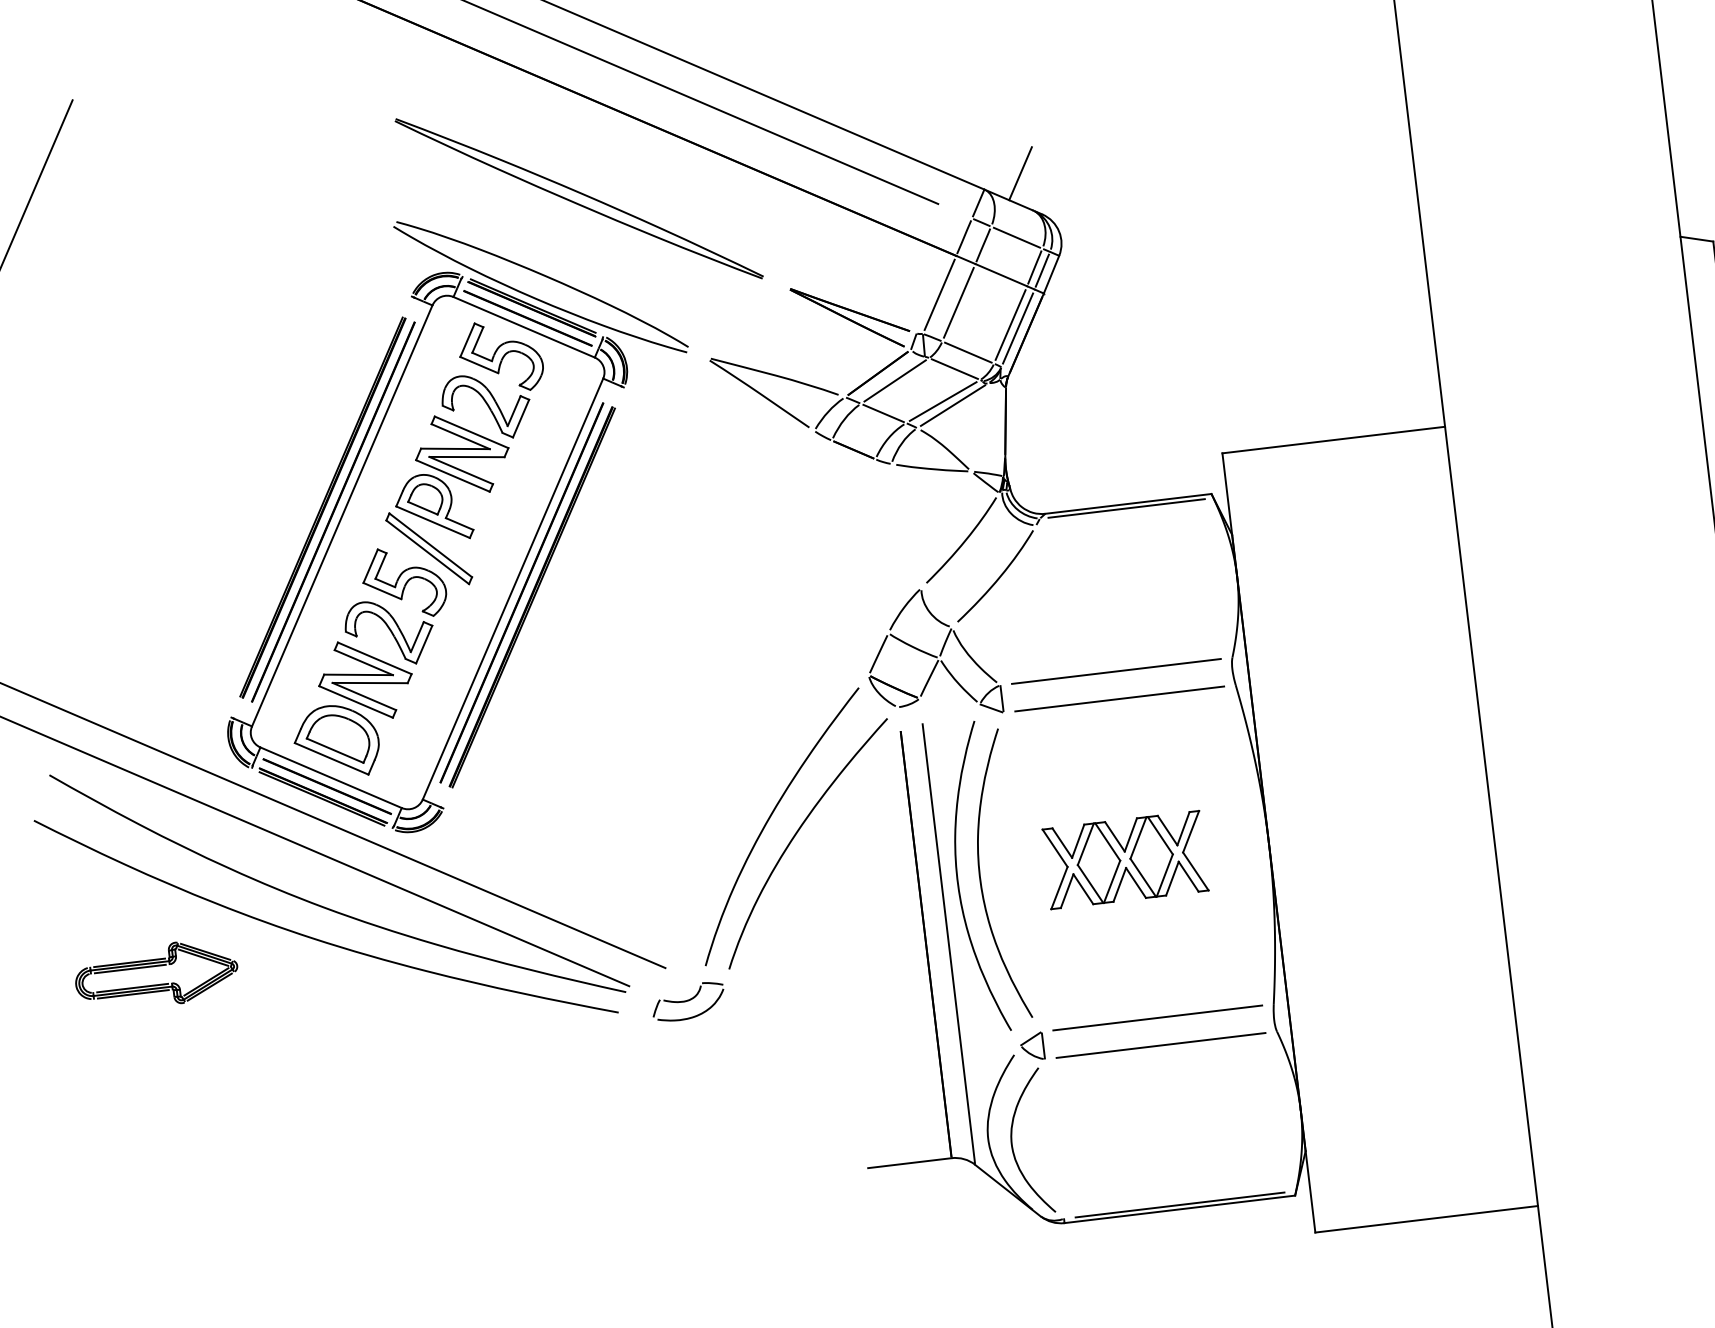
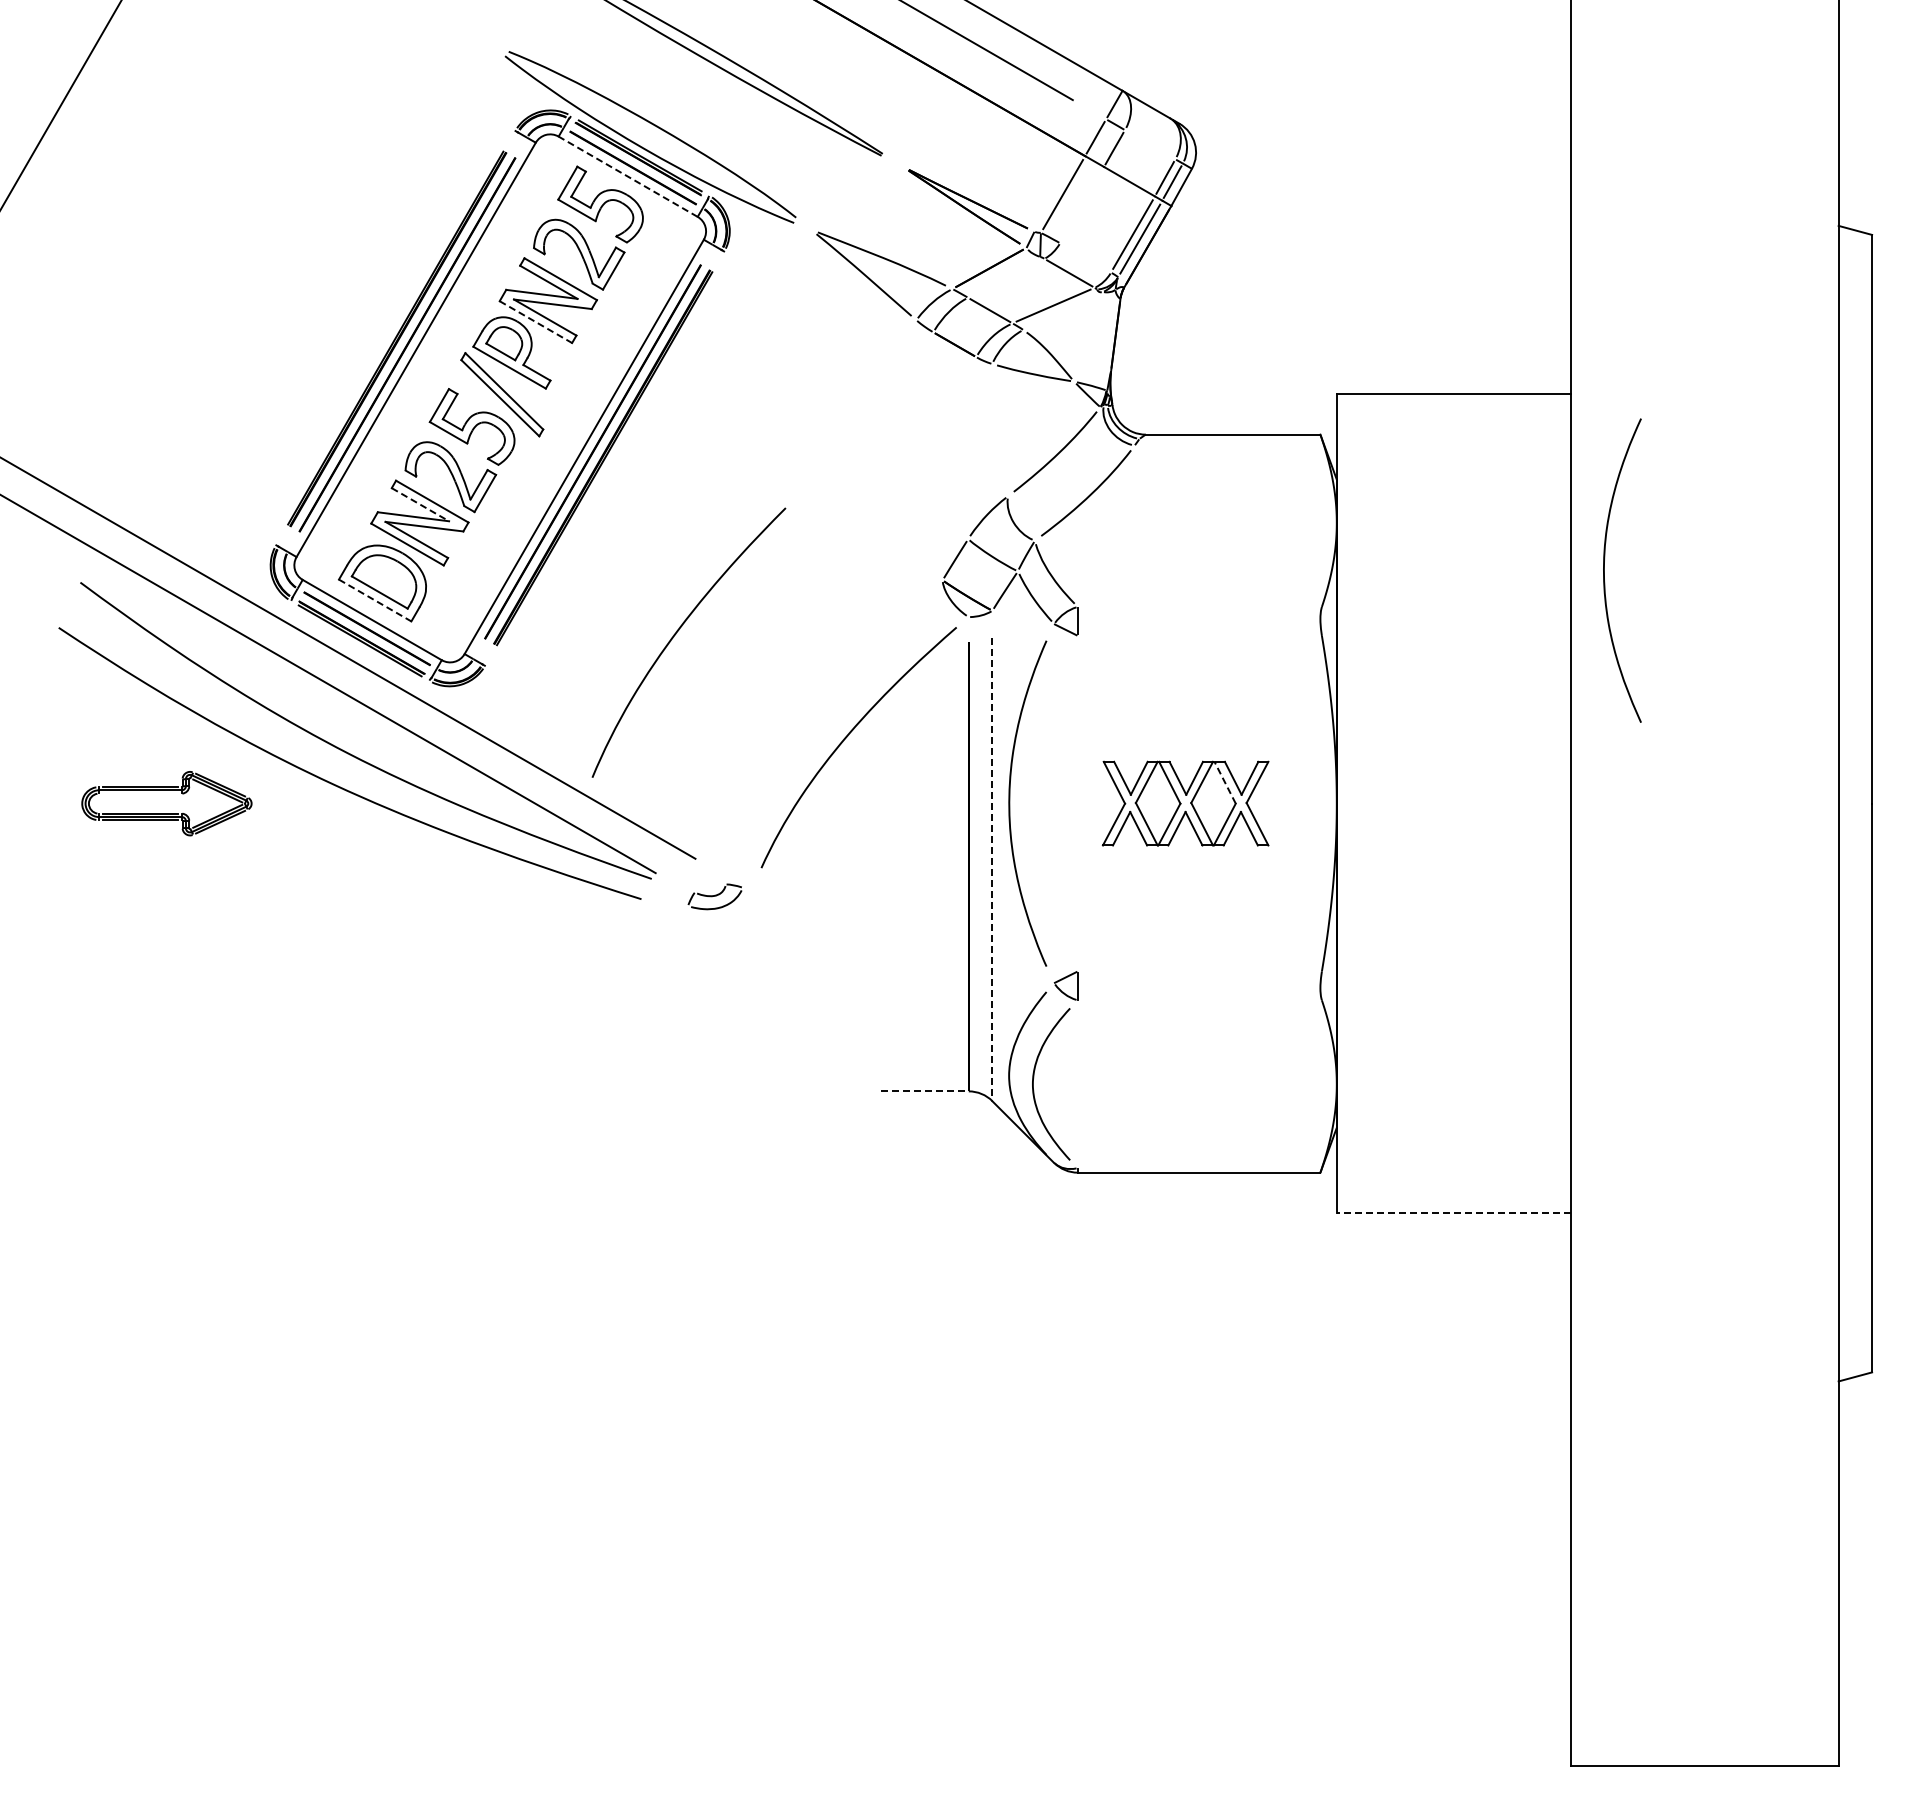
line: (1020, 173) -> (1161, 78), removed
line: (1017, 237) -> (1150, 144), removed
line: (958, 302) -> (1081, 204), removed
line: (523, 327) -> (627, 176), solid -> dashed
line: (968, 352) -> (1085, 257), removed
line: (894, 380) -> (1005, 277), removed
line: (953, 405) -> (1063, 310), removed
line: (452, 476) -> (535, 322), solid -> dashed
line: (1126, 508) -> (1230, 439), removed
line: (363, 662) -> (420, 504), solid -> dashed
line: (1116, 671) -> (1199, 606), removed
line: (1119, 698) -> (1199, 635), removed
line: (331, 758) -> (375, 600), solid -> dashed
curve: (769, 820) -> (676, 634), moved
line: (1159, 835) -> (1224, 782), solid -> dashed
curve: (980, 877) -> (1604, 570), moved
line: (948, 943) -> (992, 868), solid -> dashed
line: (130, 968) -> (140, 793), removed
part: (687, 1001) -> (714, 896), size x0.7
line: (1157, 1018) -> (1199, 971), removed
line: (1160, 1045) -> (1199, 1000), removed
line: (909, 1163) -> (924, 1091), solid -> dashed
line: (1179, 1205) -> (1199, 1168), removed
line: (1426, 1219) -> (1453, 1213), solid -> dashed

